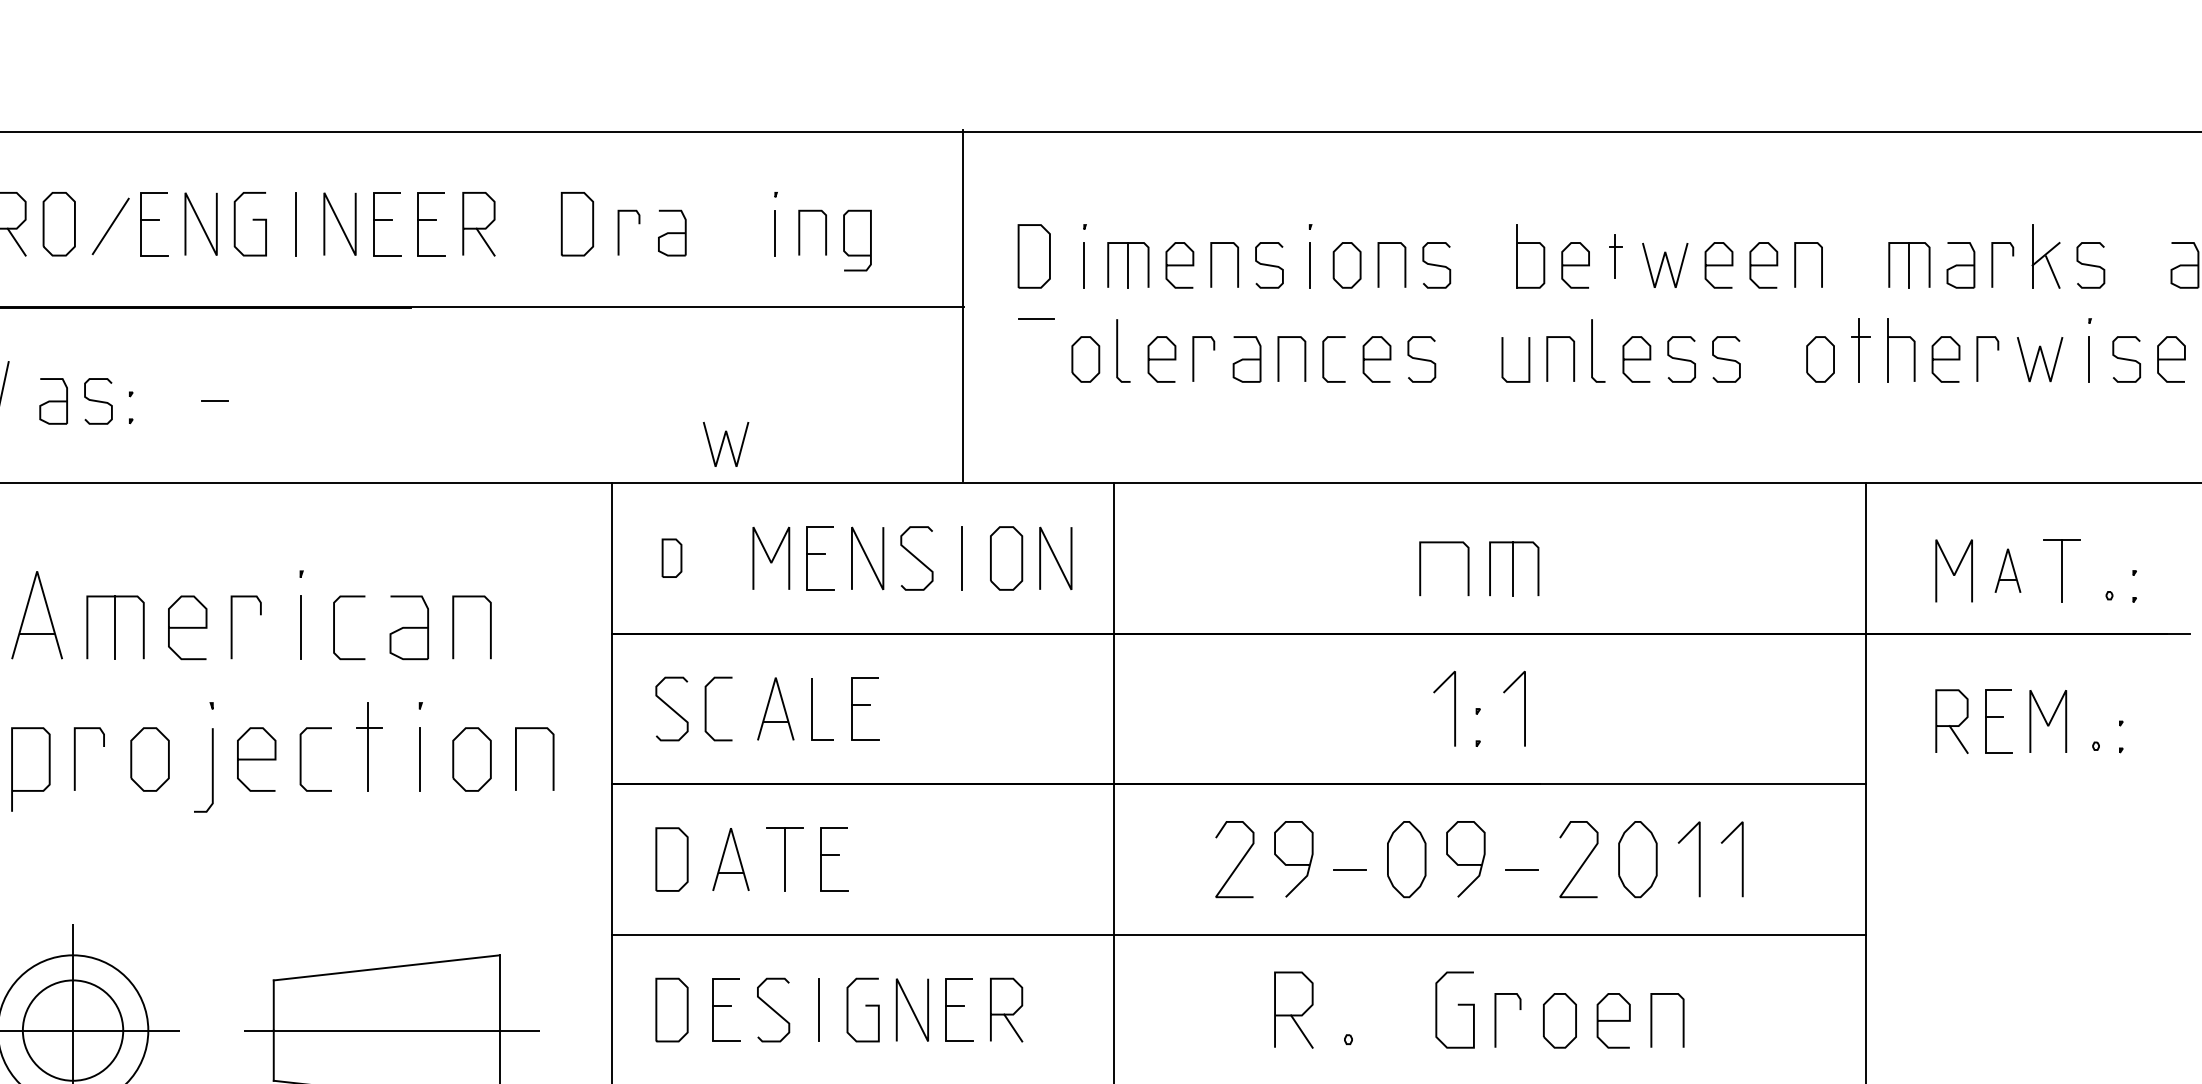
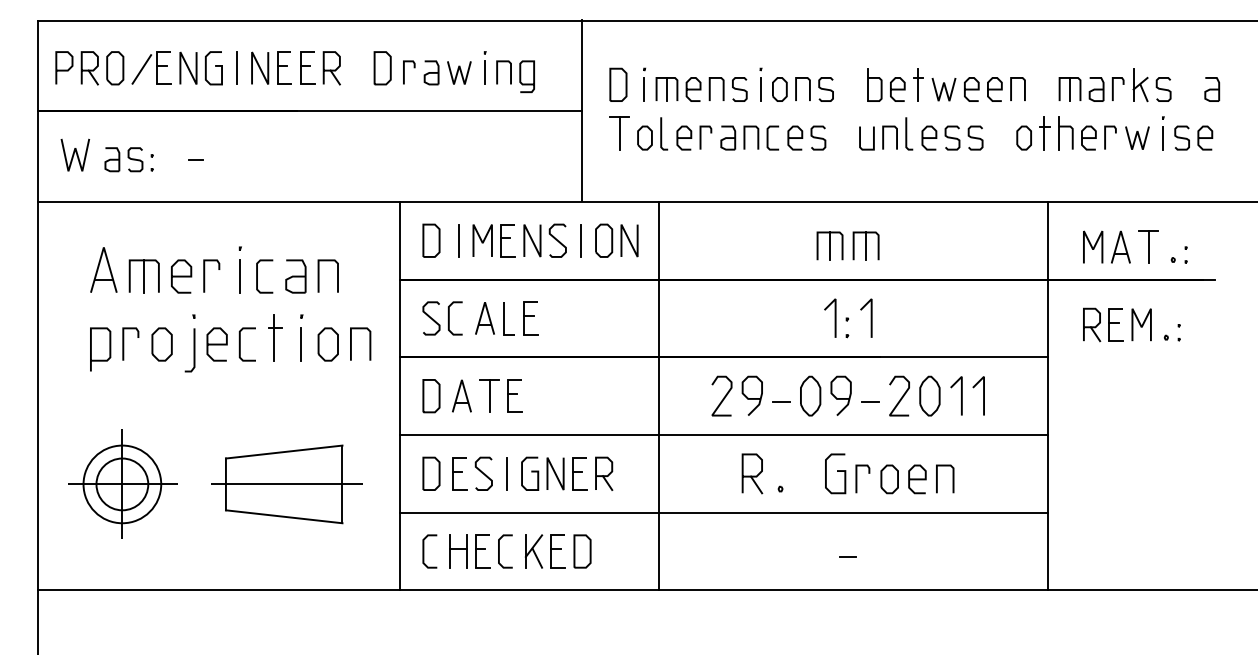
part: (1615, 255) -> (918, 84), size x1.43
line: (1036, 350) -> (619, 133), added
line: (724, 443) -> (458, 72), moved
part: (672, 557) -> (431, 240), size x1.67
line: (724, 557) -> (458, 240), added
line: (1443, 569) -> (829, 246), added
part: (2007, 569) -> (1120, 246), size x1.43

